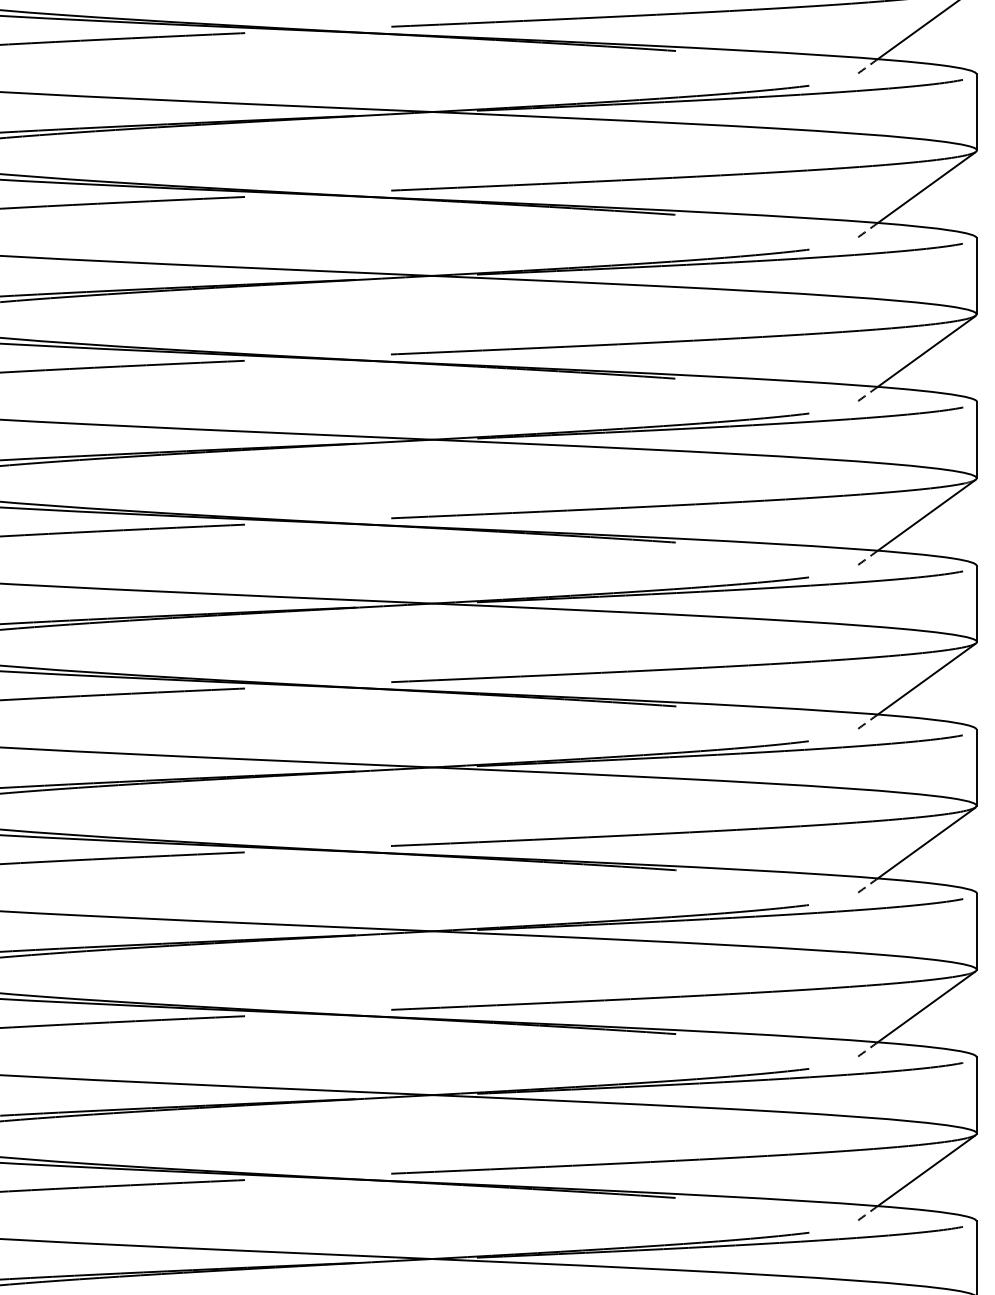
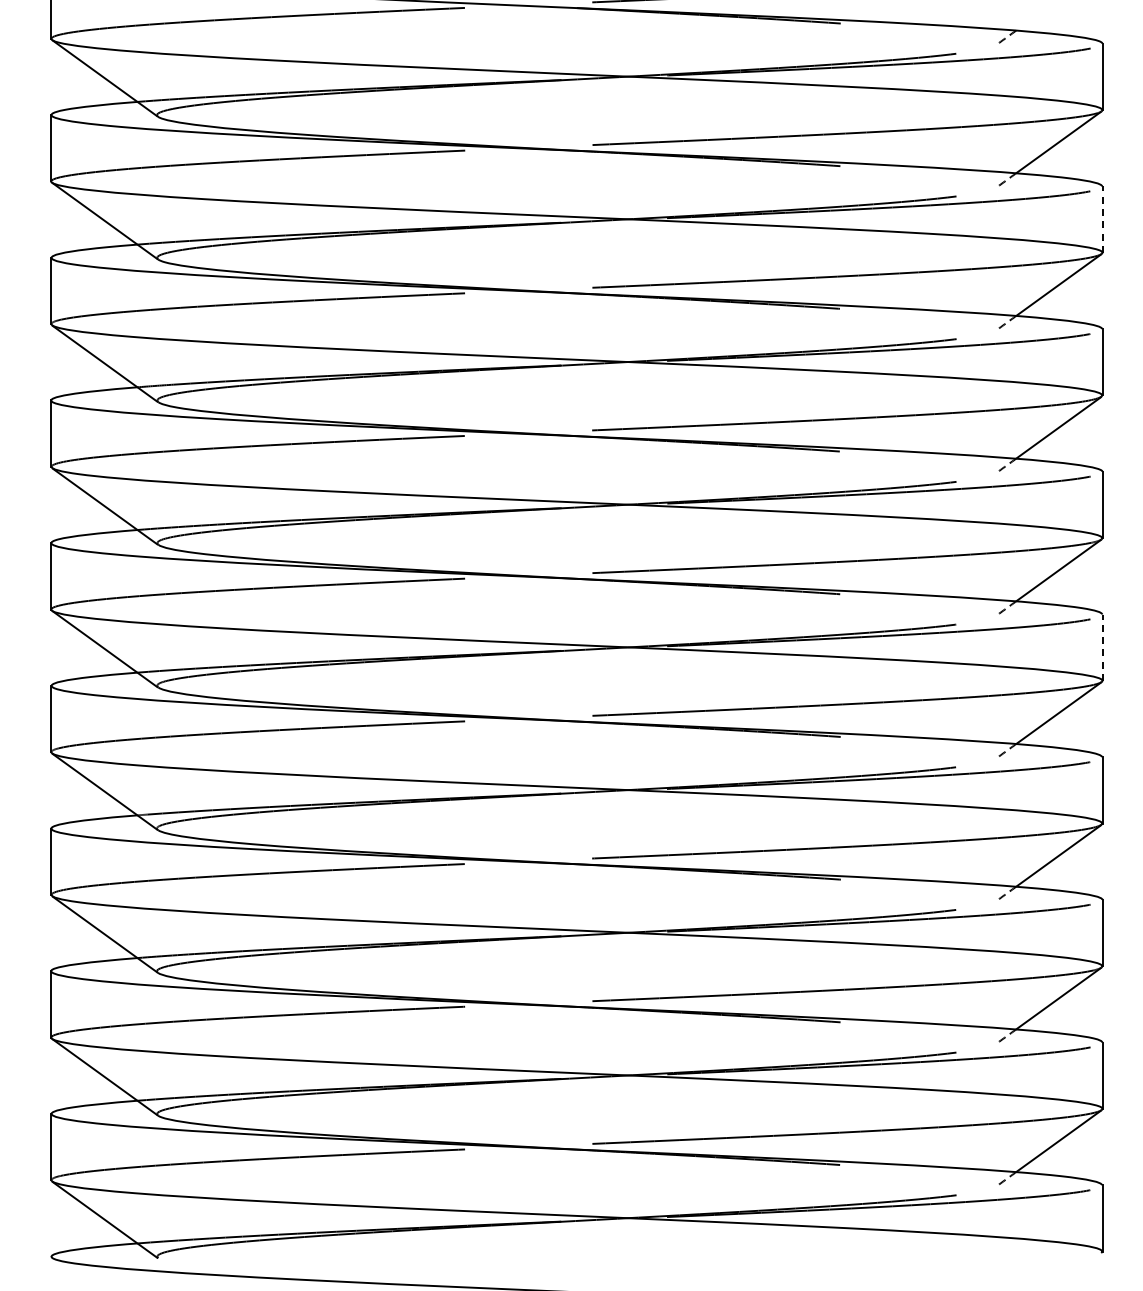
line: (976, 112) -> (1102, 219), solid -> dashed
line: (976, 603) -> (1102, 647), solid -> dashed

